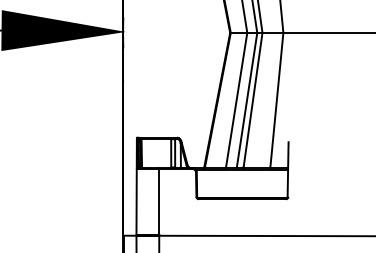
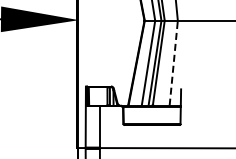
line: (276, 101) -> (173, 63), solid -> dashed

